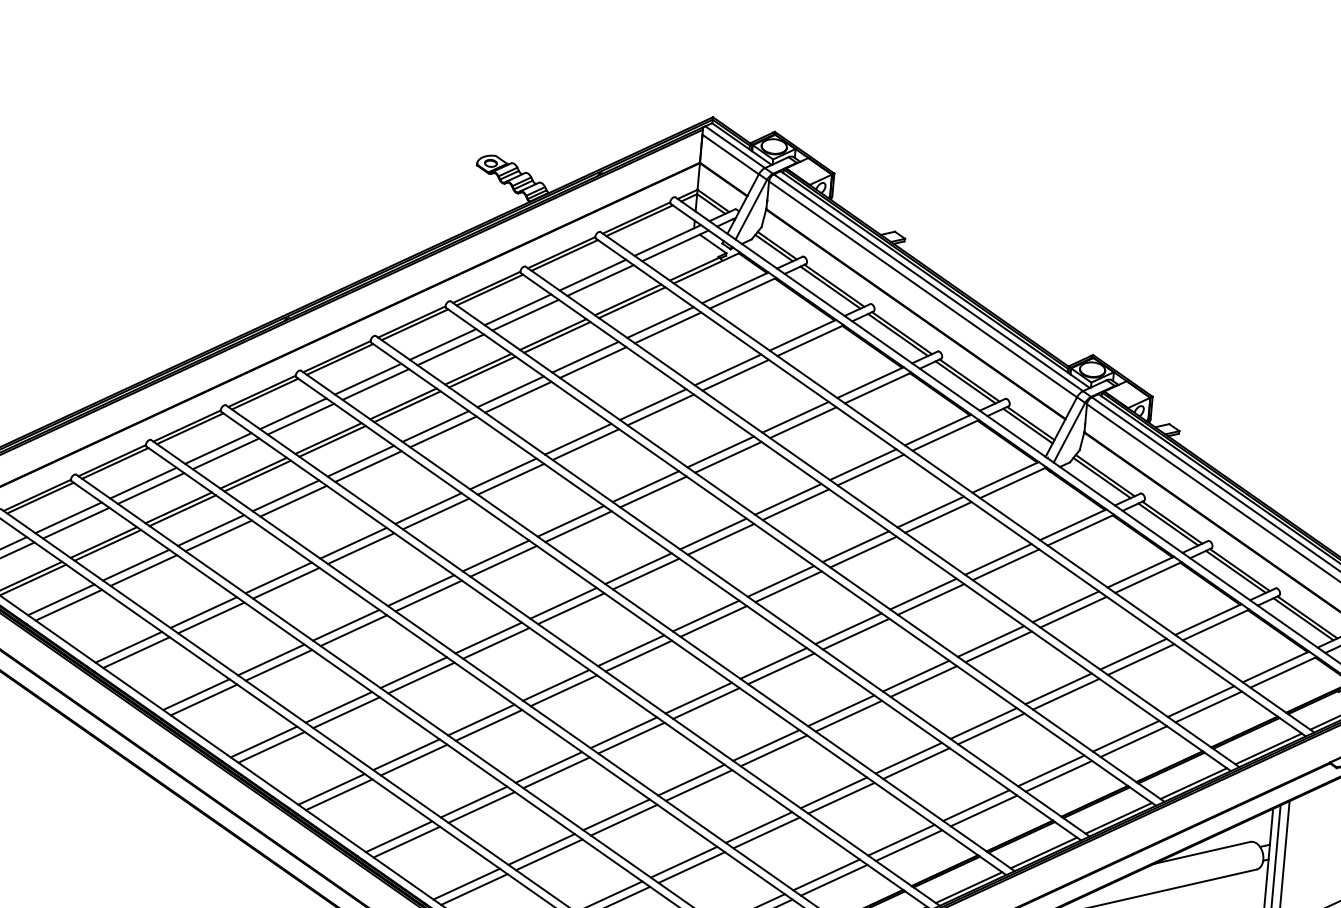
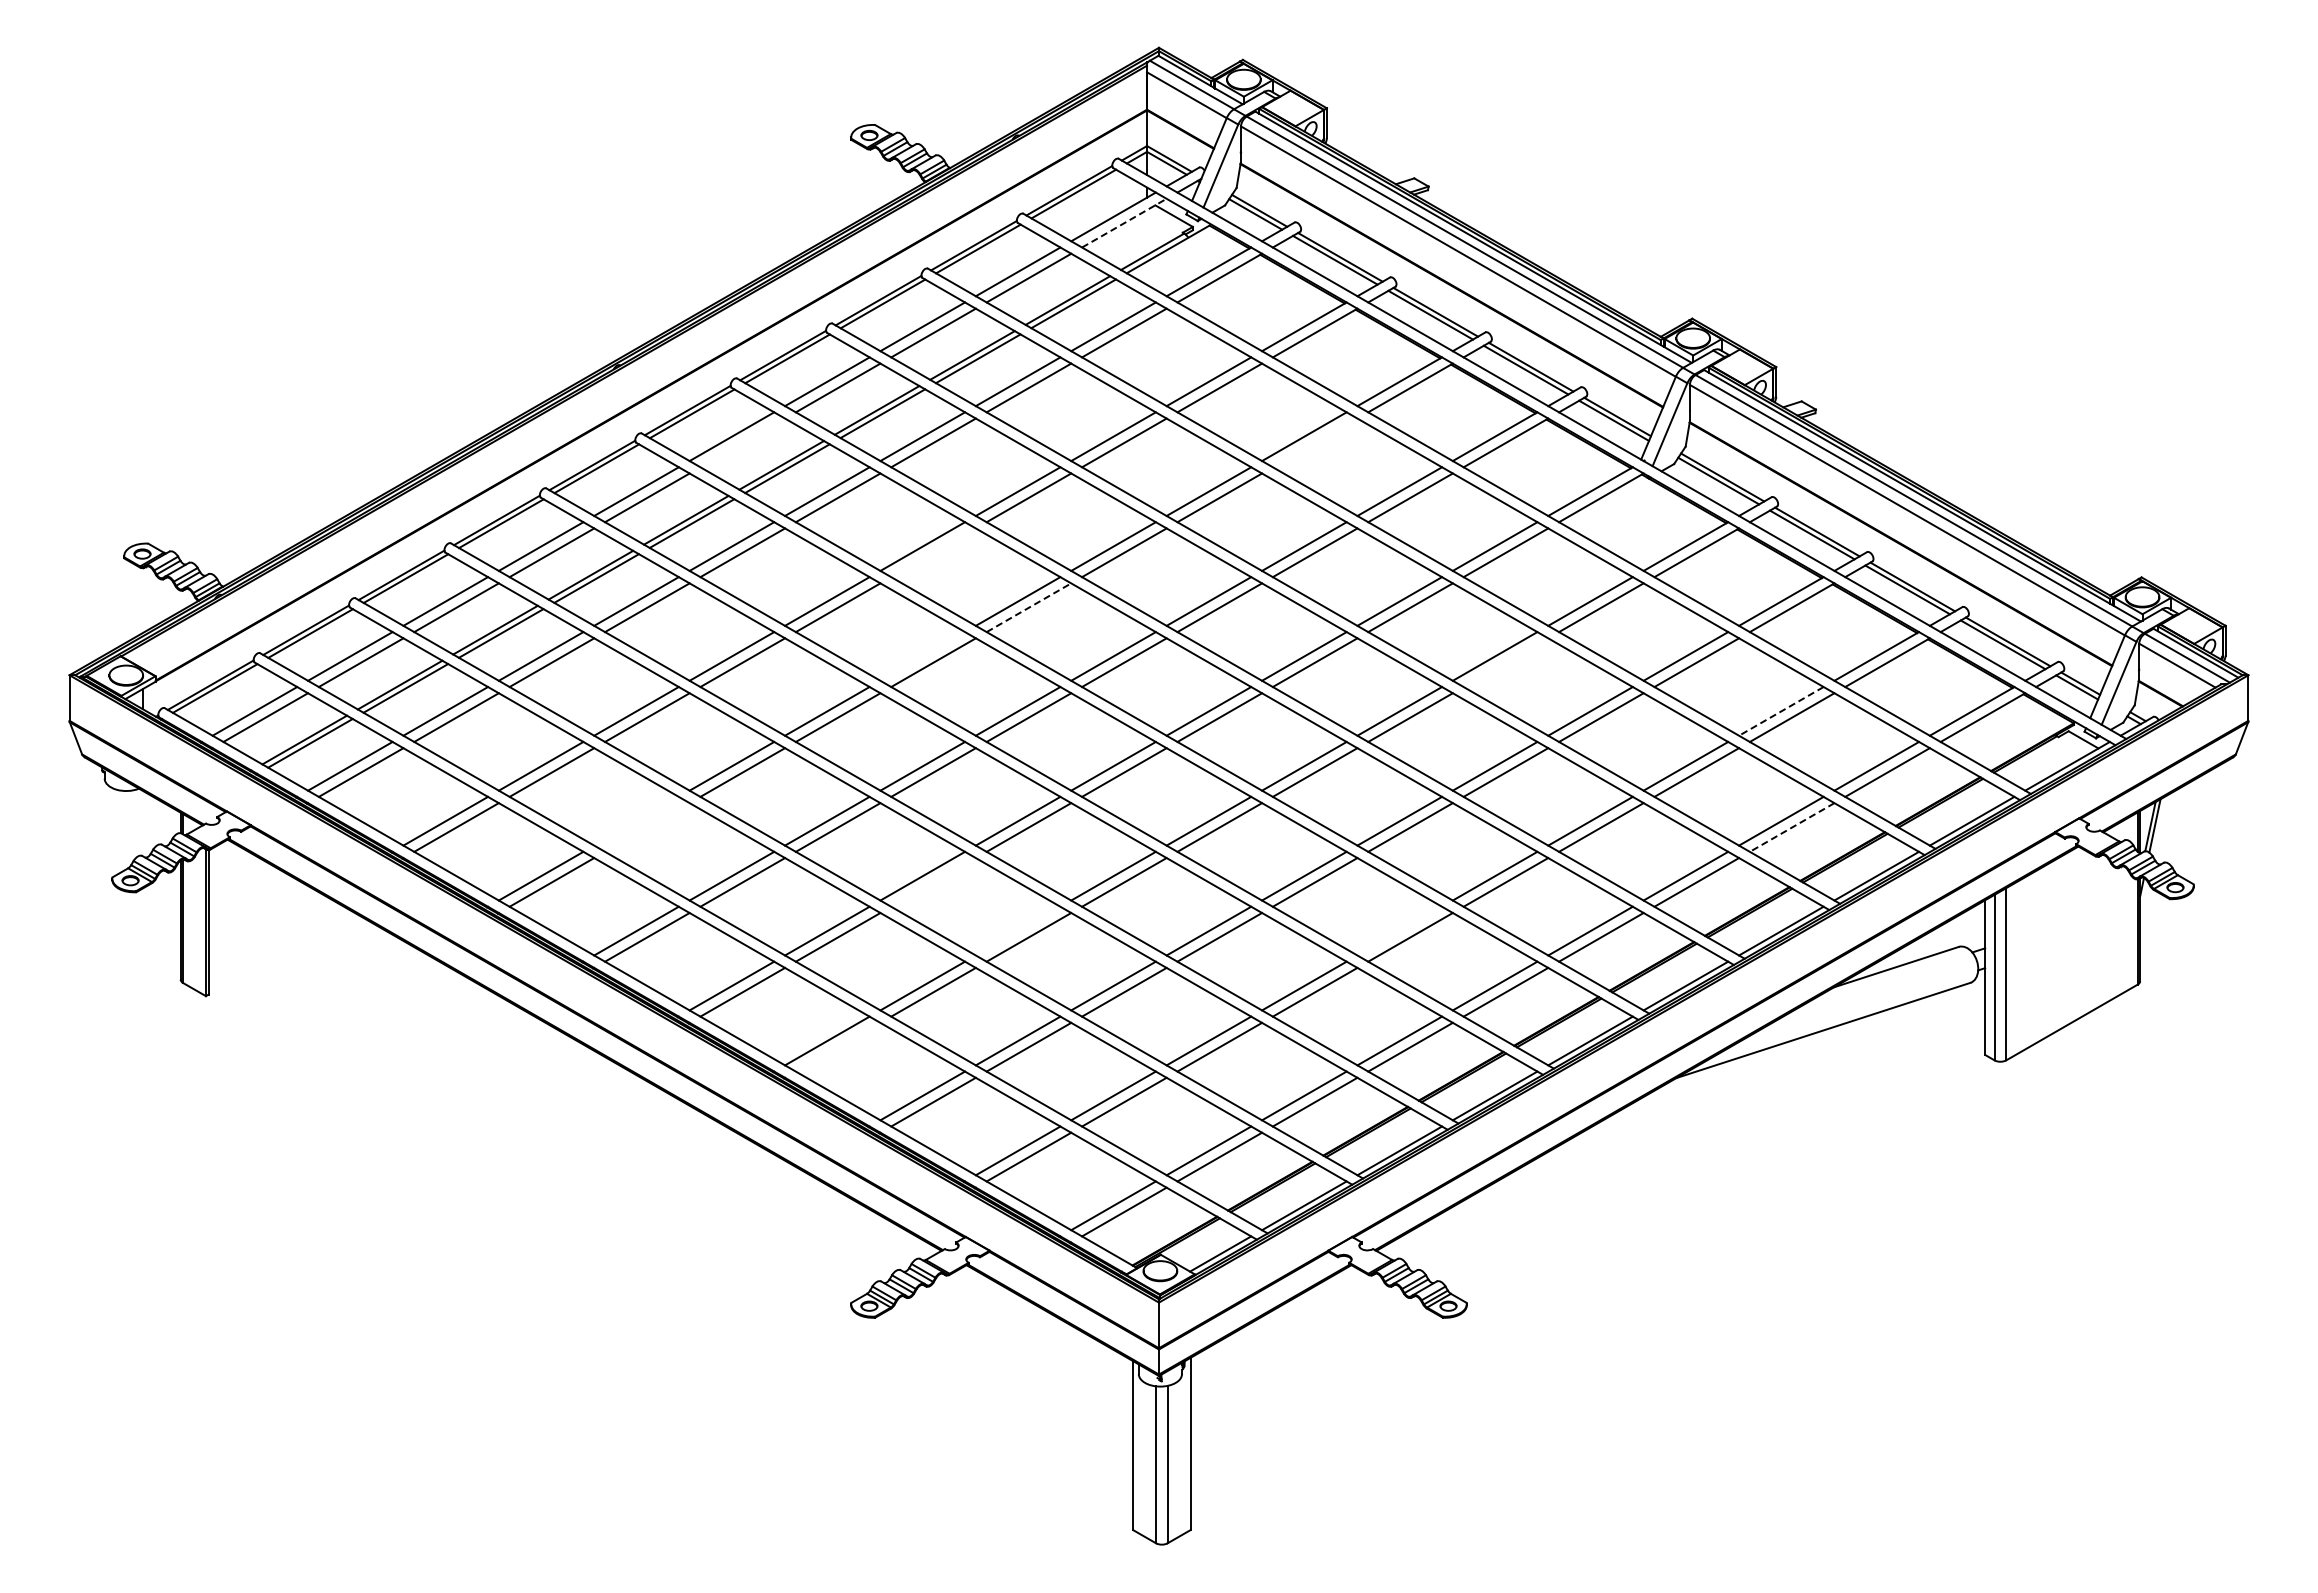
line: (675, 246) -> (1124, 223), solid -> dashed
line: (375, 384) -> (742, 442), removed
line: (802, 422) -> (1314, 442), removed
line: (510, 479) -> (933, 552), removed
line: (578, 526) -> (1028, 607), solid -> dashed
line: (495, 555) -> (922, 656), removed
line: (930, 599) -> (1505, 662), removed
line: (1133, 654) -> (1781, 711), solid -> dashed
line: (271, 659) -> (636, 820), removed
line: (279, 665) -> (647, 827), removed
line: (488, 725) -> (933, 882), removed
line: (1134, 741) -> (1792, 827), solid -> dashed
line: (548, 766) -> (1017, 930), removed
line: (833, 792) -> (1399, 930), removed
line: (406, 841) -> (837, 1046), removed

